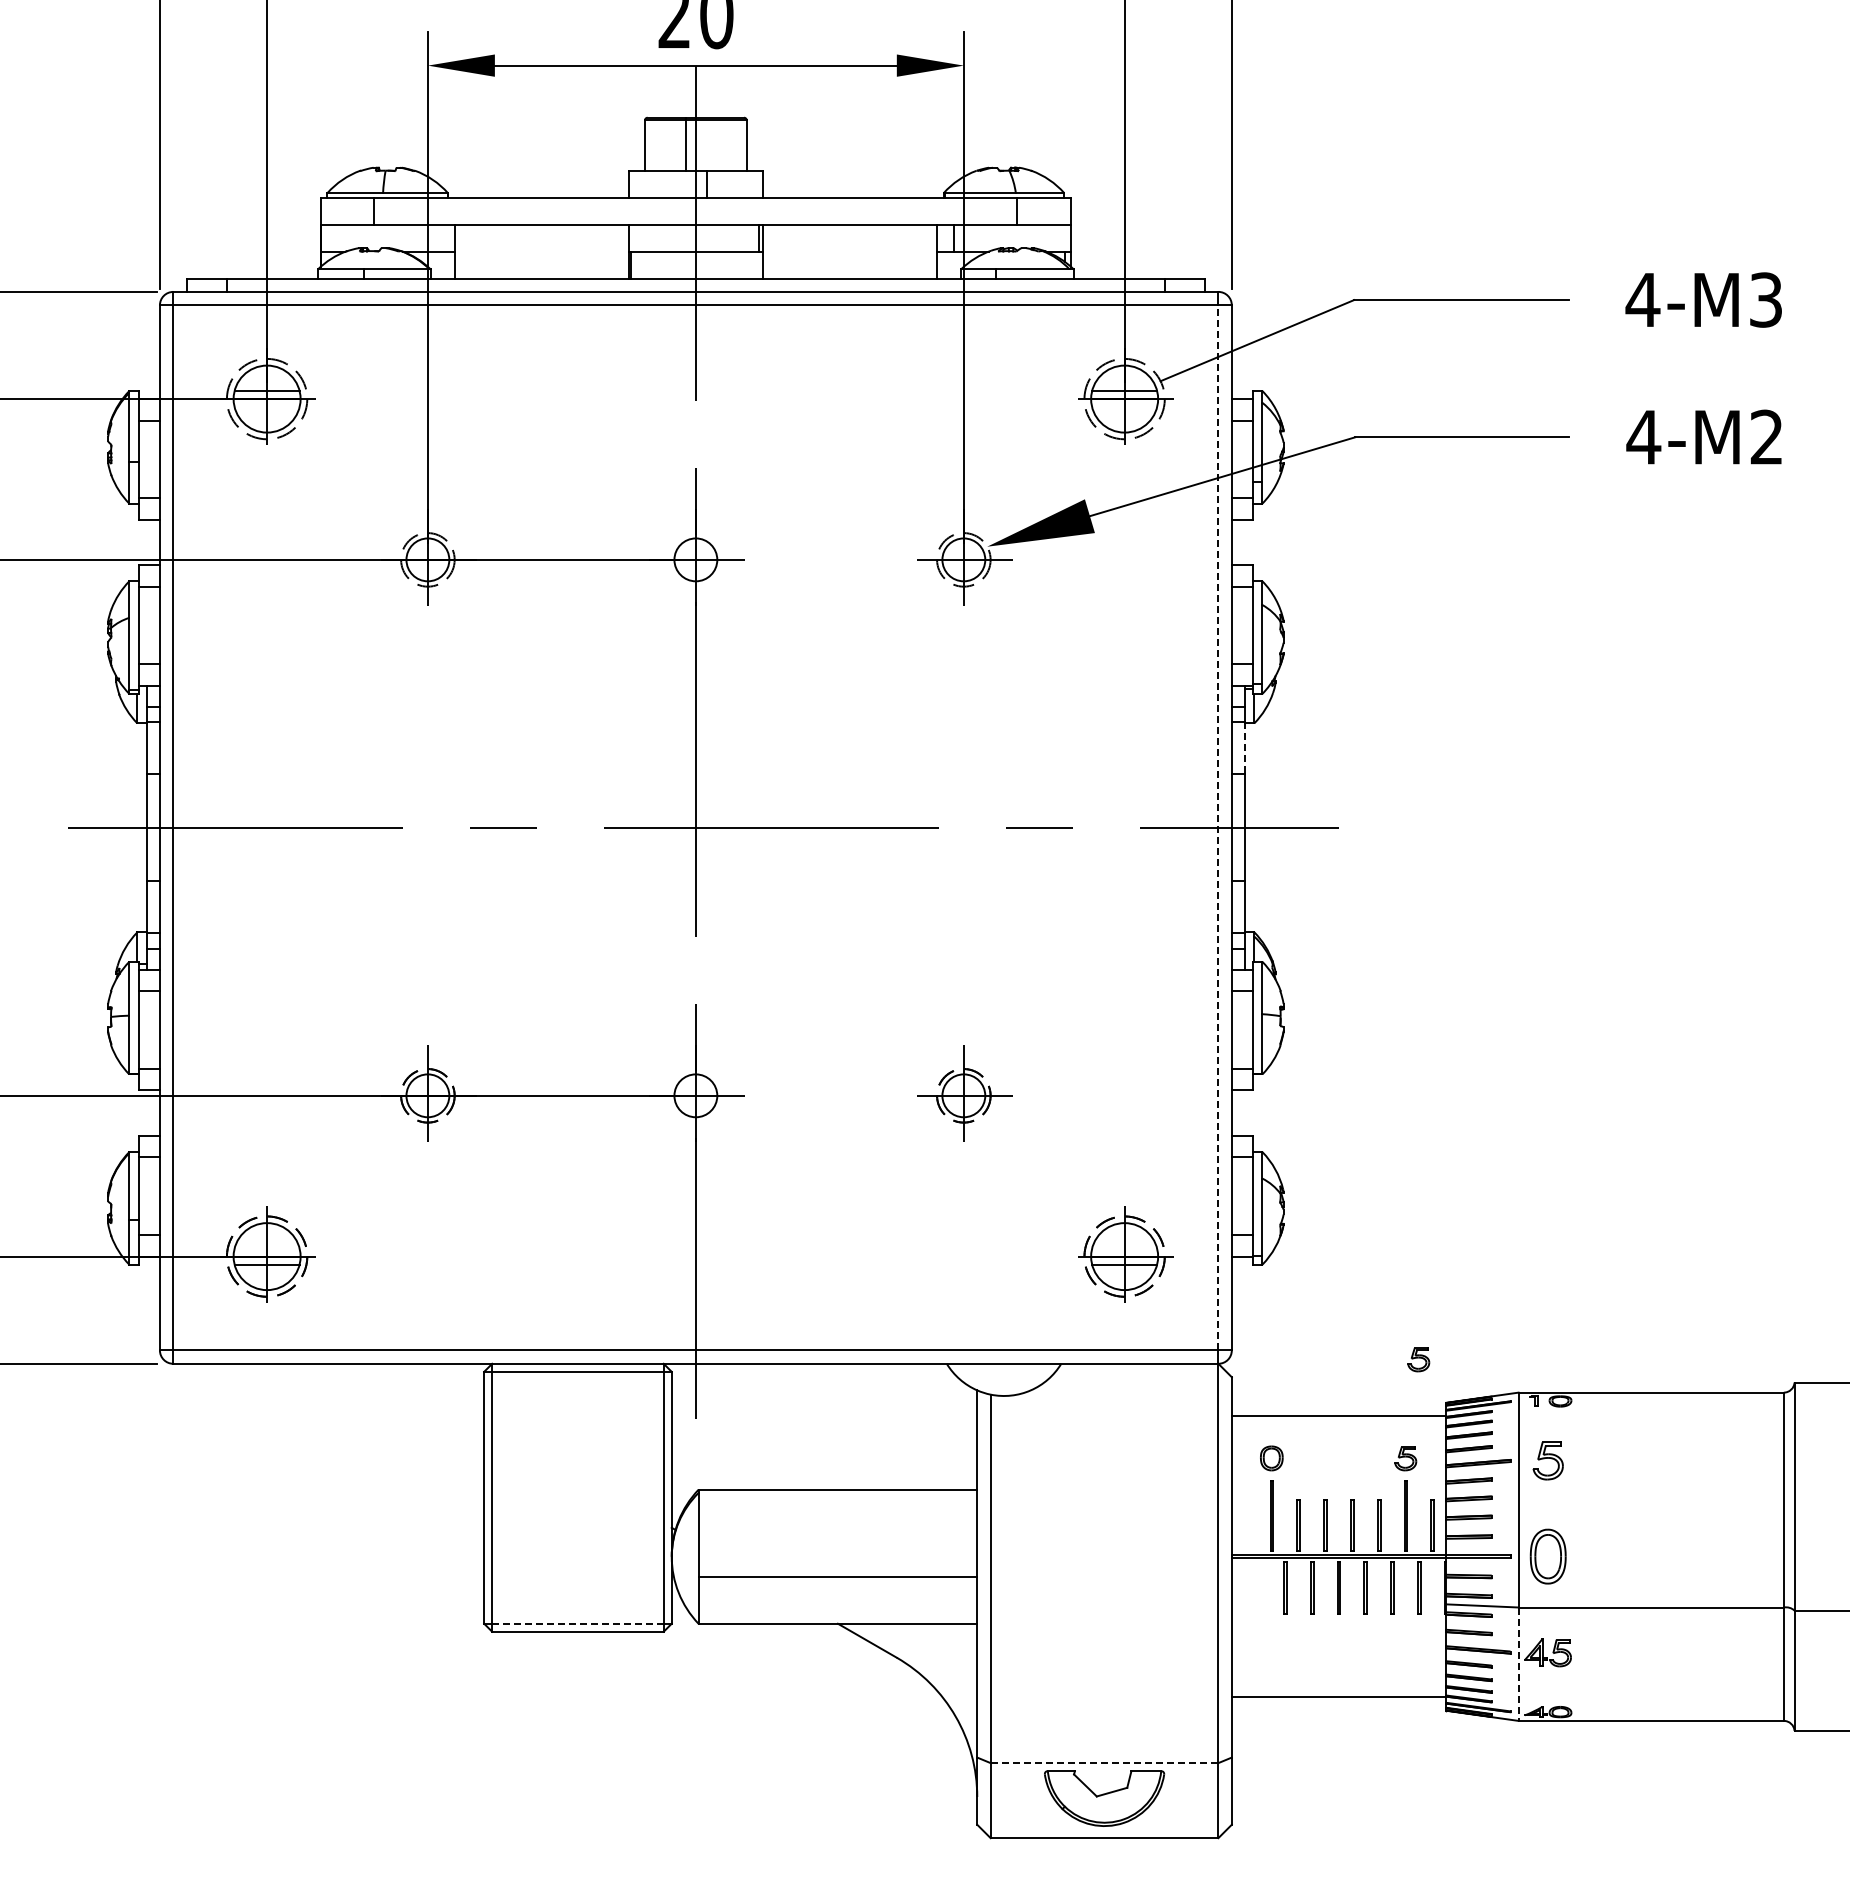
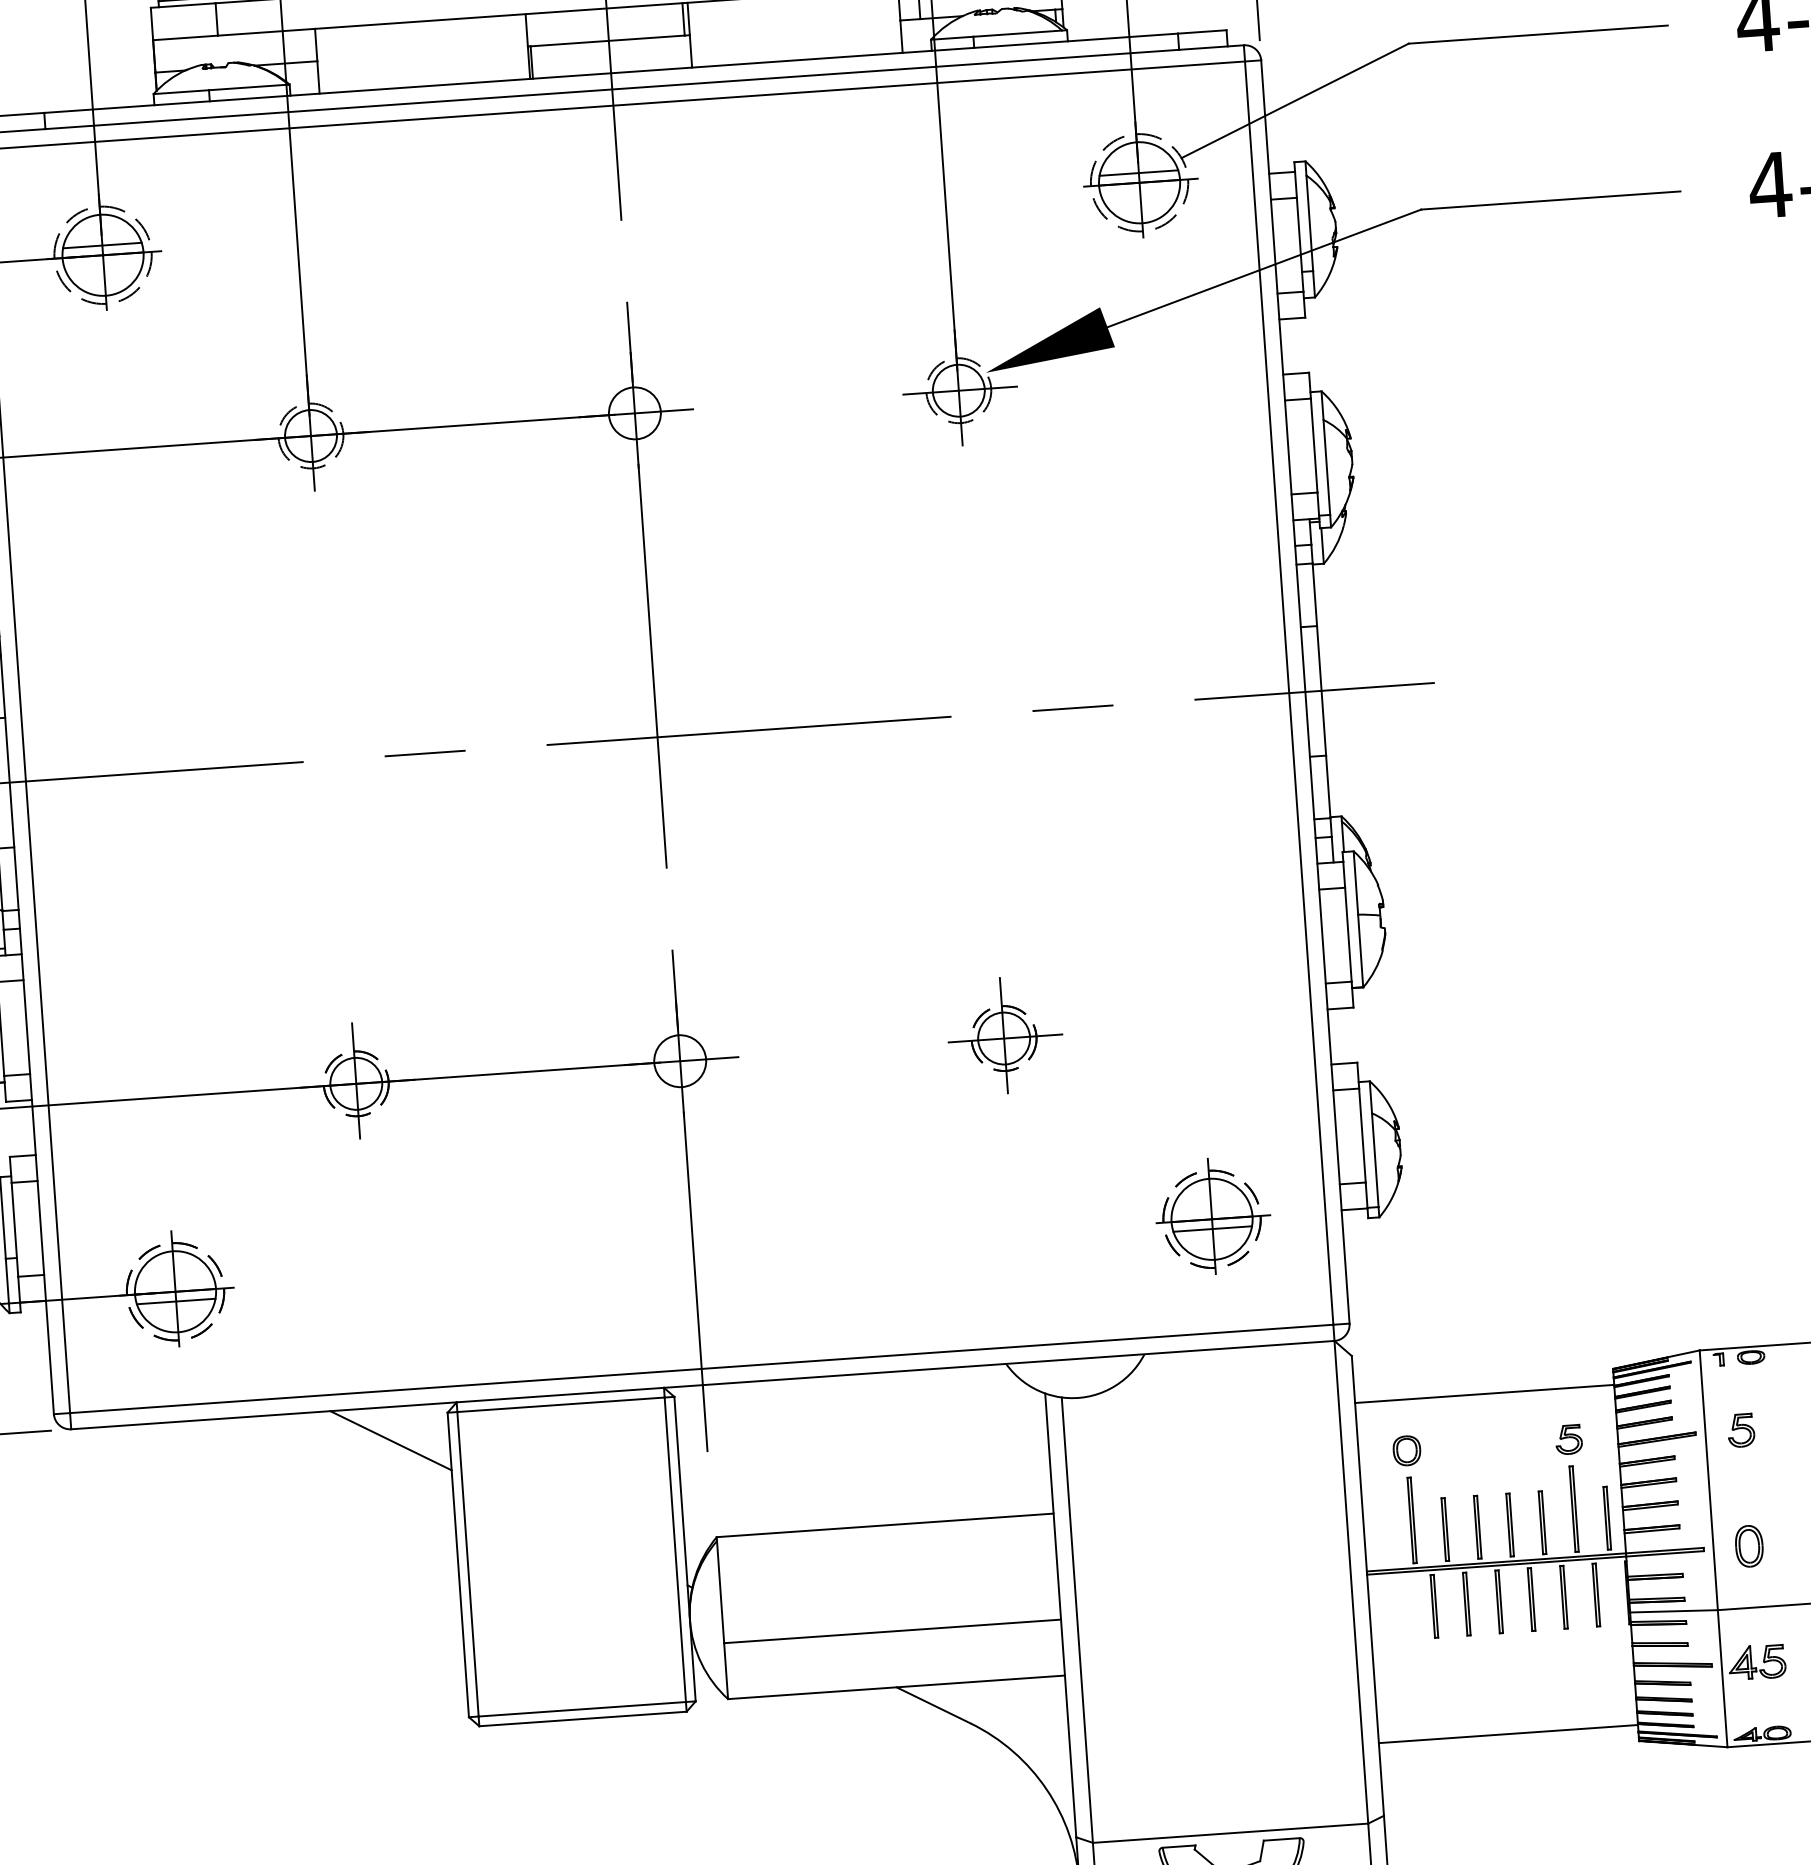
line: (1245, 748) -> (1315, 594), dashed -> solid
line: (1218, 827) -> (1289, 692), dashed -> solid
part: (1418, 1359) -> (1575, 1318), removed
line: (435, 1391) -> (390, 1440), added
part: (1547, 1461) -> (1740, 1431), size x0.71
part: (1547, 1556) -> (1748, 1546), size x0.62
line: (577, 1623) -> (581, 1709), dashed -> solid
line: (1518, 1664) -> (1722, 1679), dashed -> solid
line: (1104, 1763) -> (1230, 1833), dashed -> solid

